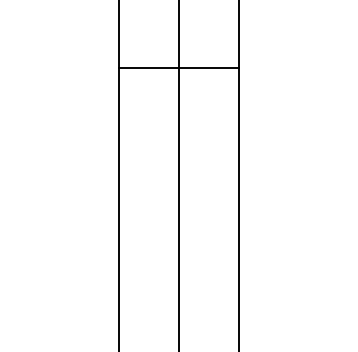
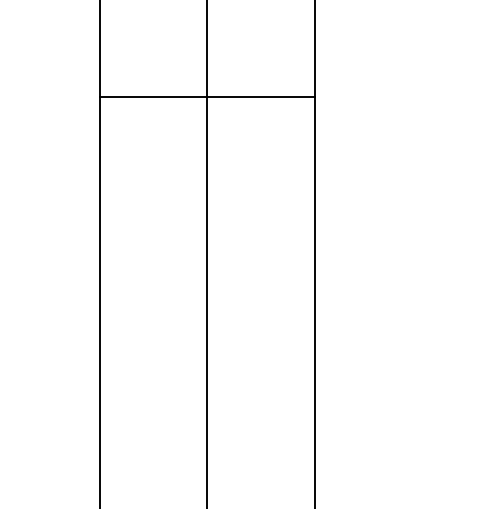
line: (178, 67) -> (206, 96), moved

